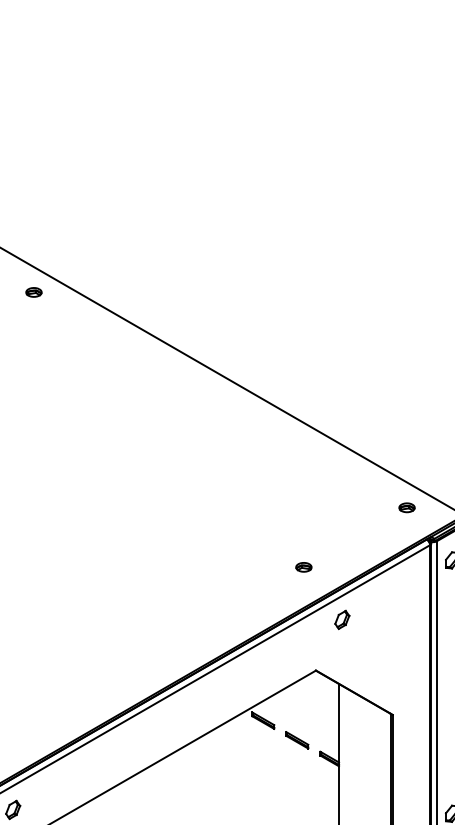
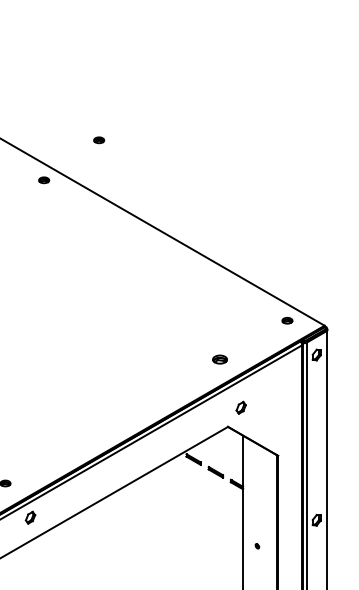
part: (118, 231) -> (99, 140), added
part: (304, 567) -> (220, 359), size x1.4
part: (341, 619) -> (240, 407), moved

